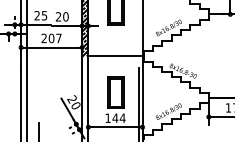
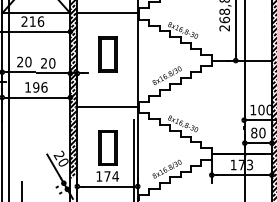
text: (44, 15) -> (28, 61), 25 -> 20
text: (51, 38) -> (36, 87), 207 -> 196
hatch: (84, 87) -> (73, 142), added
text: (115, 118) -> (107, 176), 144 -> 174

